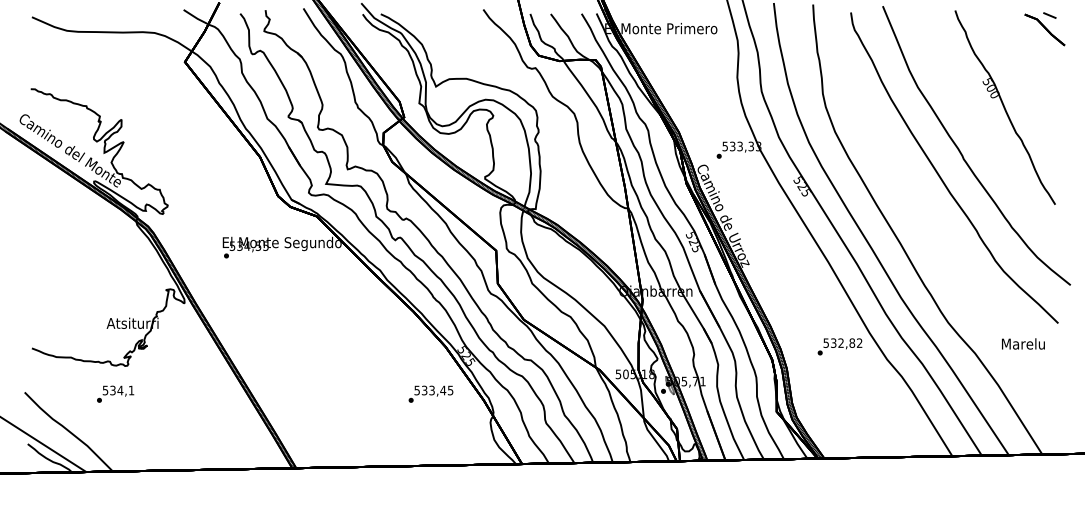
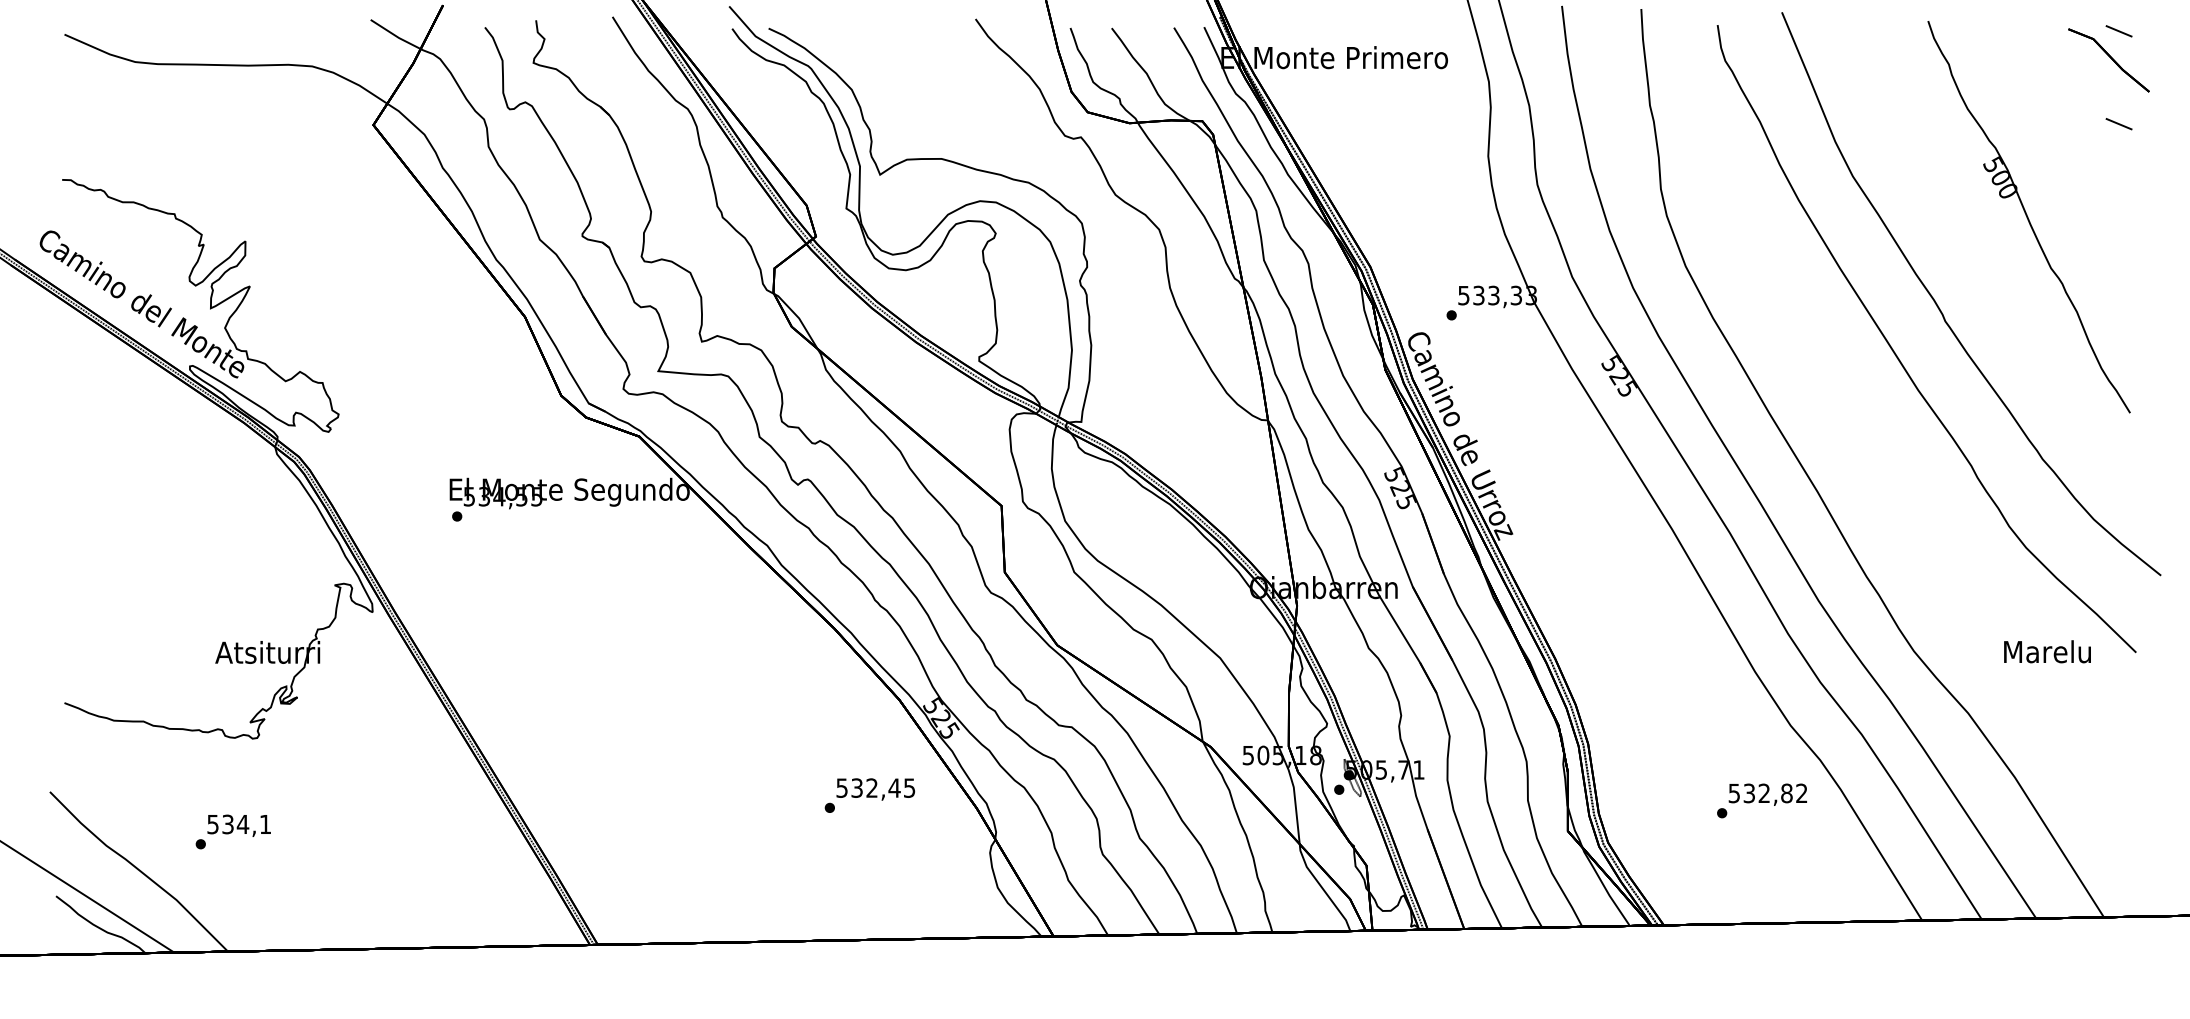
line: (1049, 61) -> (2118, 123), added
text: (1023, 343) -> (2047, 650), moved
text: (839, 346) -> (1761, 800), moved
text: (431, 390) -> (870, 788), 533,45 -> 532,45
text: (115, 393) -> (233, 830), moved

